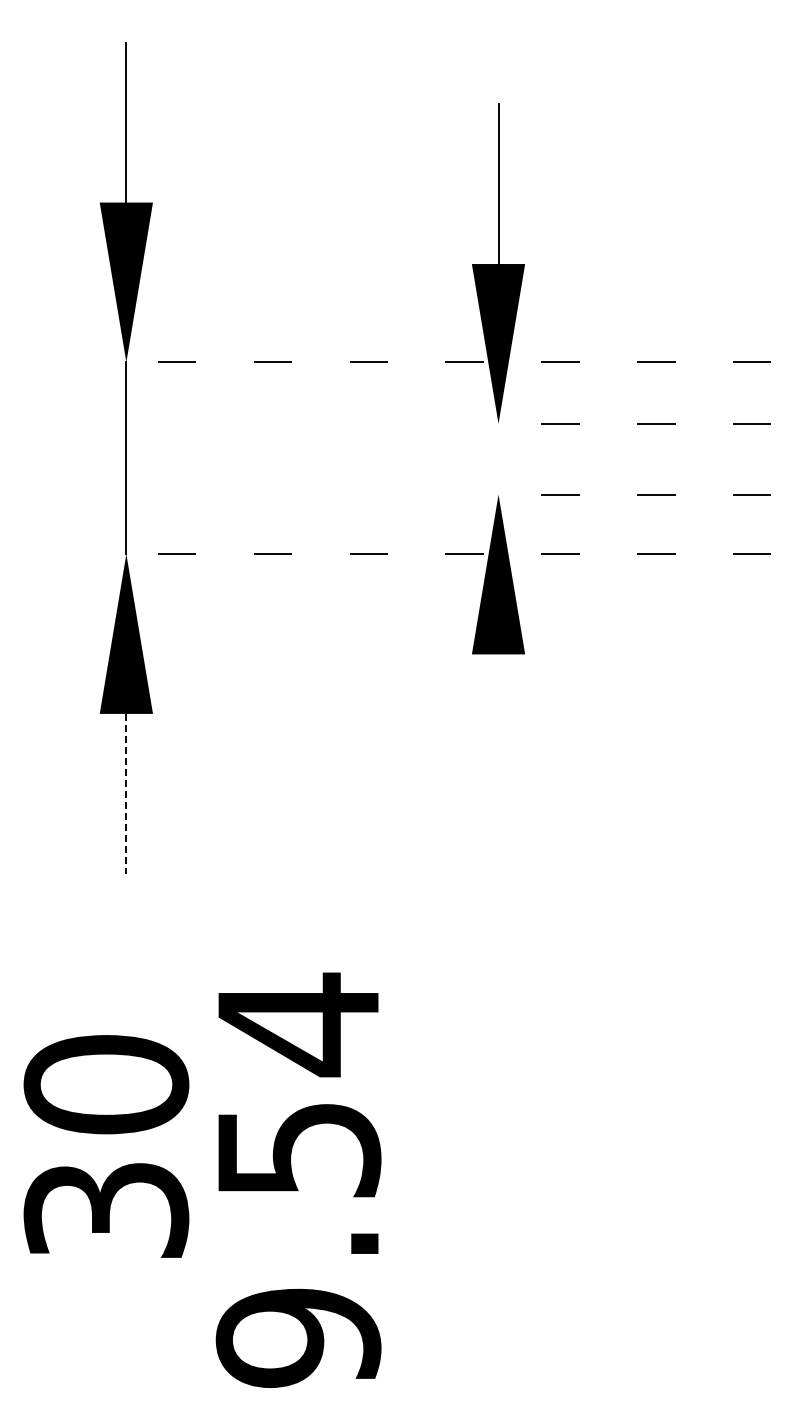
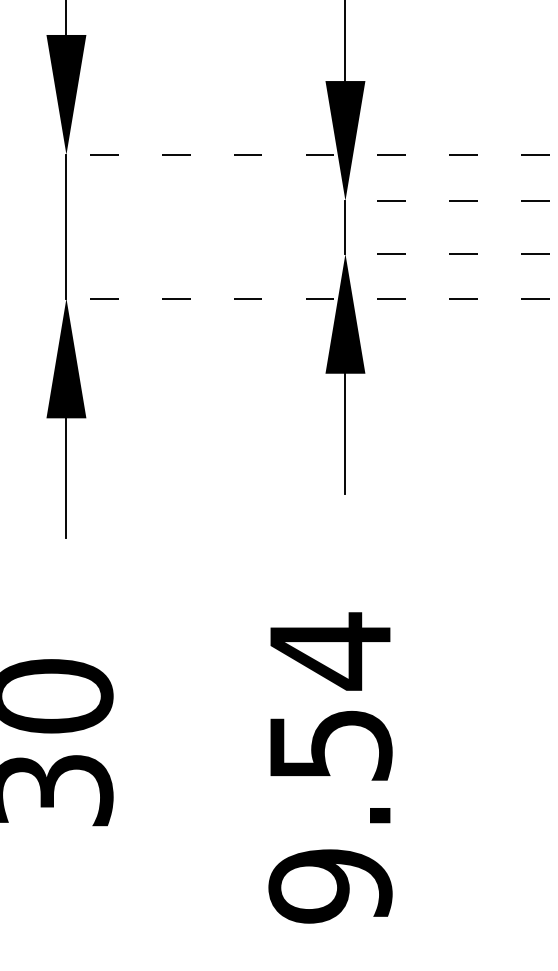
line: (498, 458) -> (345, 226), added
line: (498, 734) -> (345, 433), added
line: (126, 793) -> (66, 478), dashed -> solid
text: (298, 1179) -> (330, 767), moved

